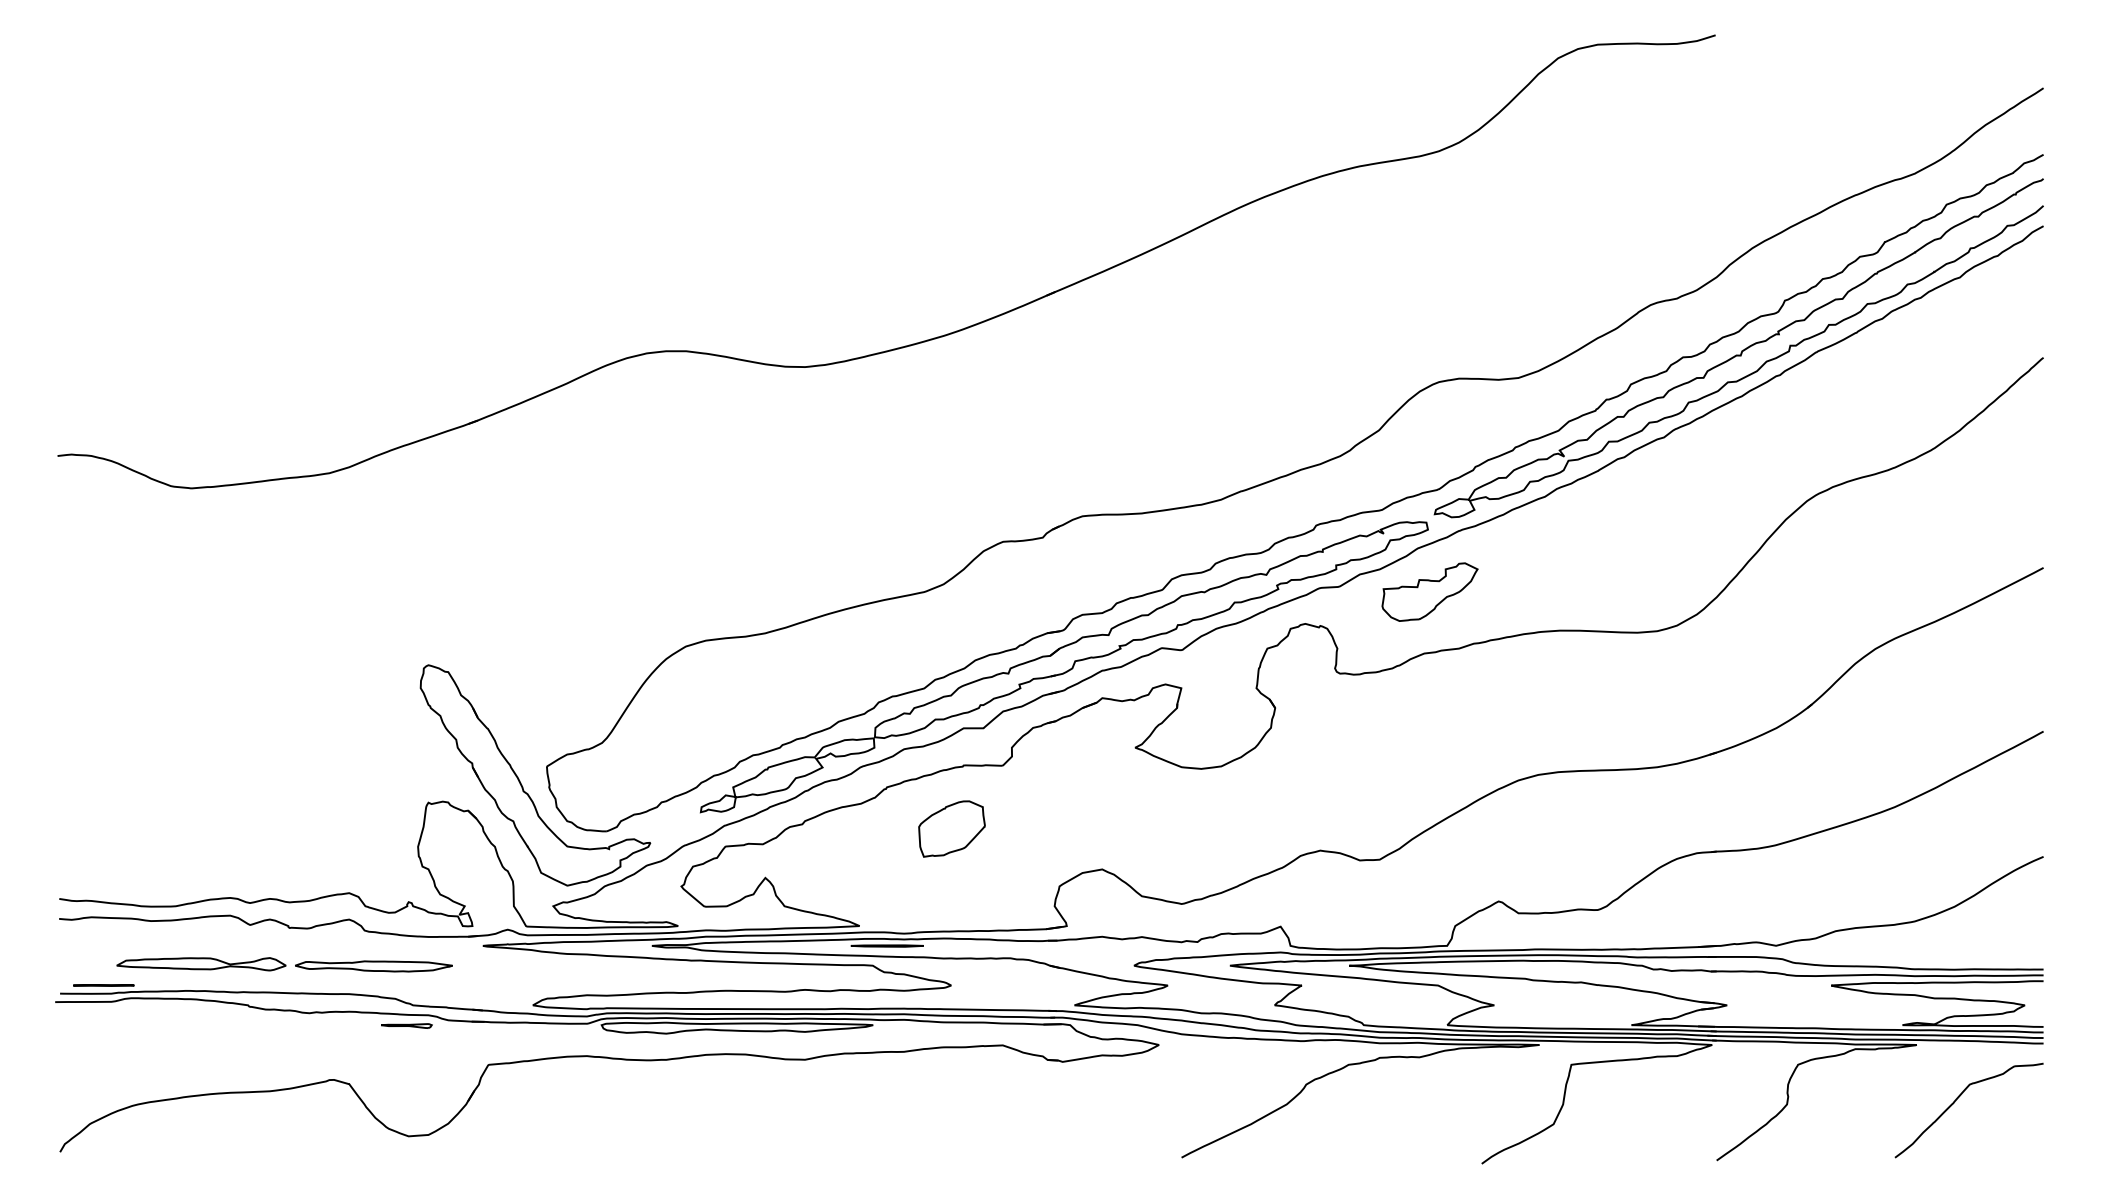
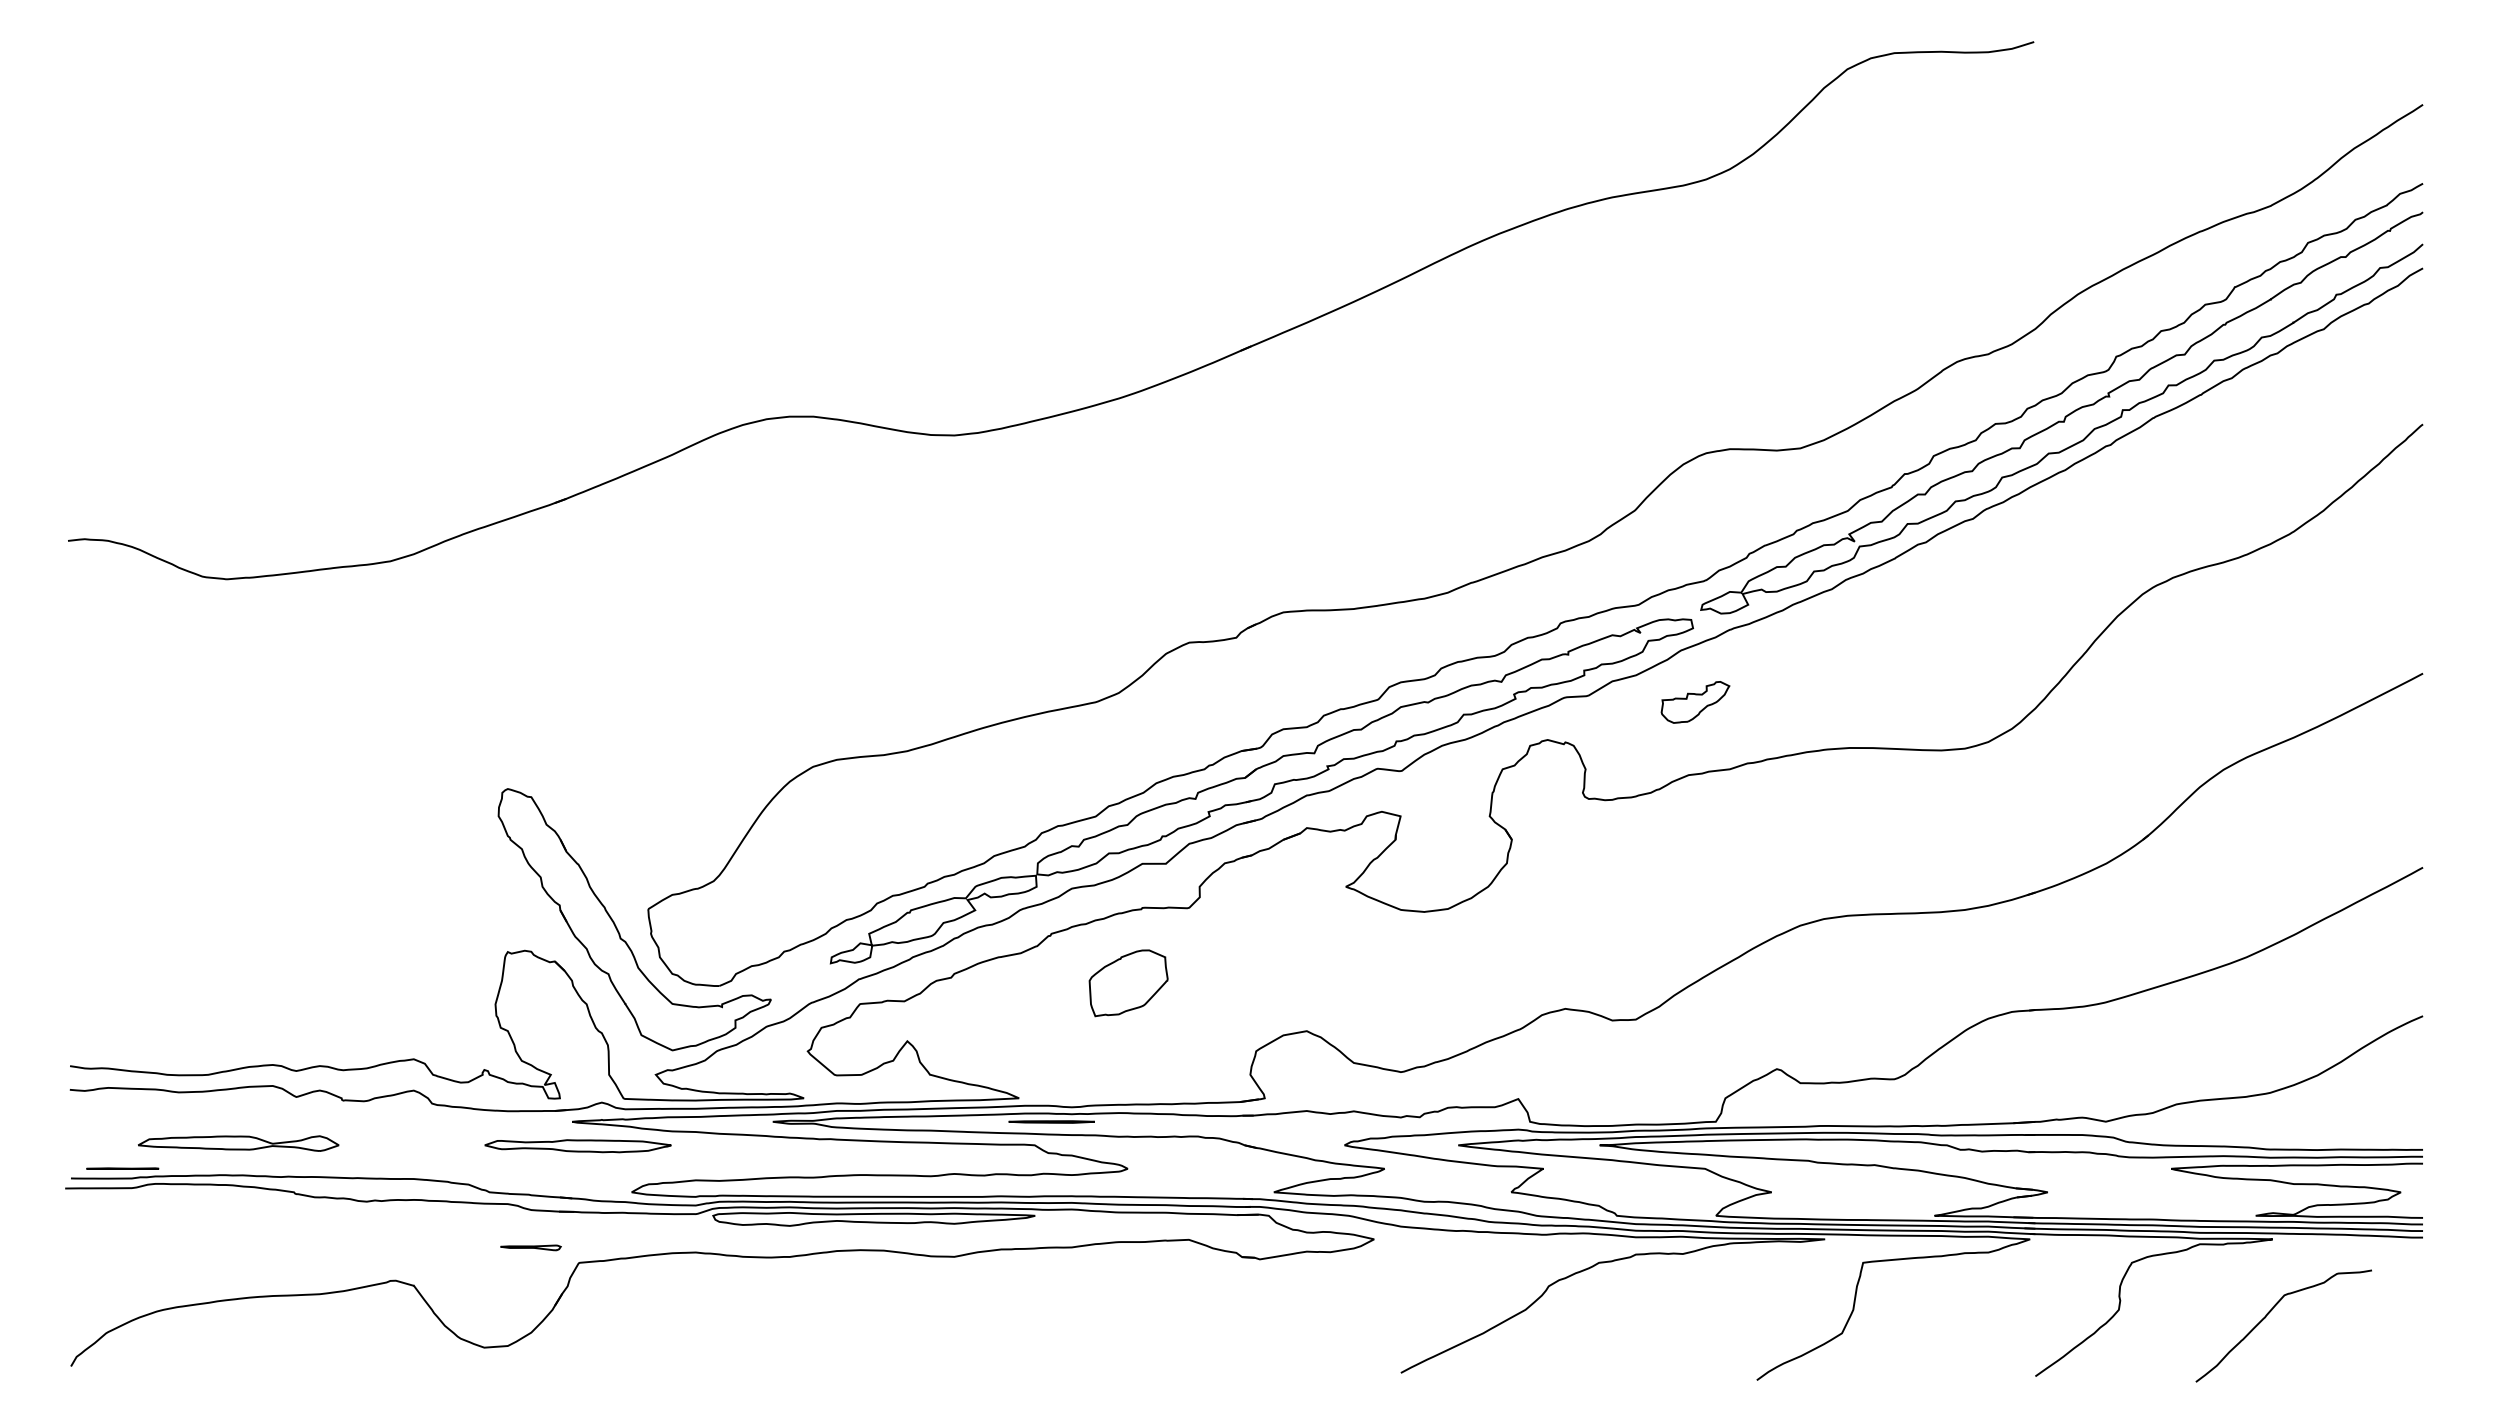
part: (1430, 592) -> (1695, 702), size x0.6
part: (373, 966) -> (577, 1146), moved
part: (406, 1025) -> (530, 1247), moved
curve: (1957, 1099) -> (2270, 1312), moved

